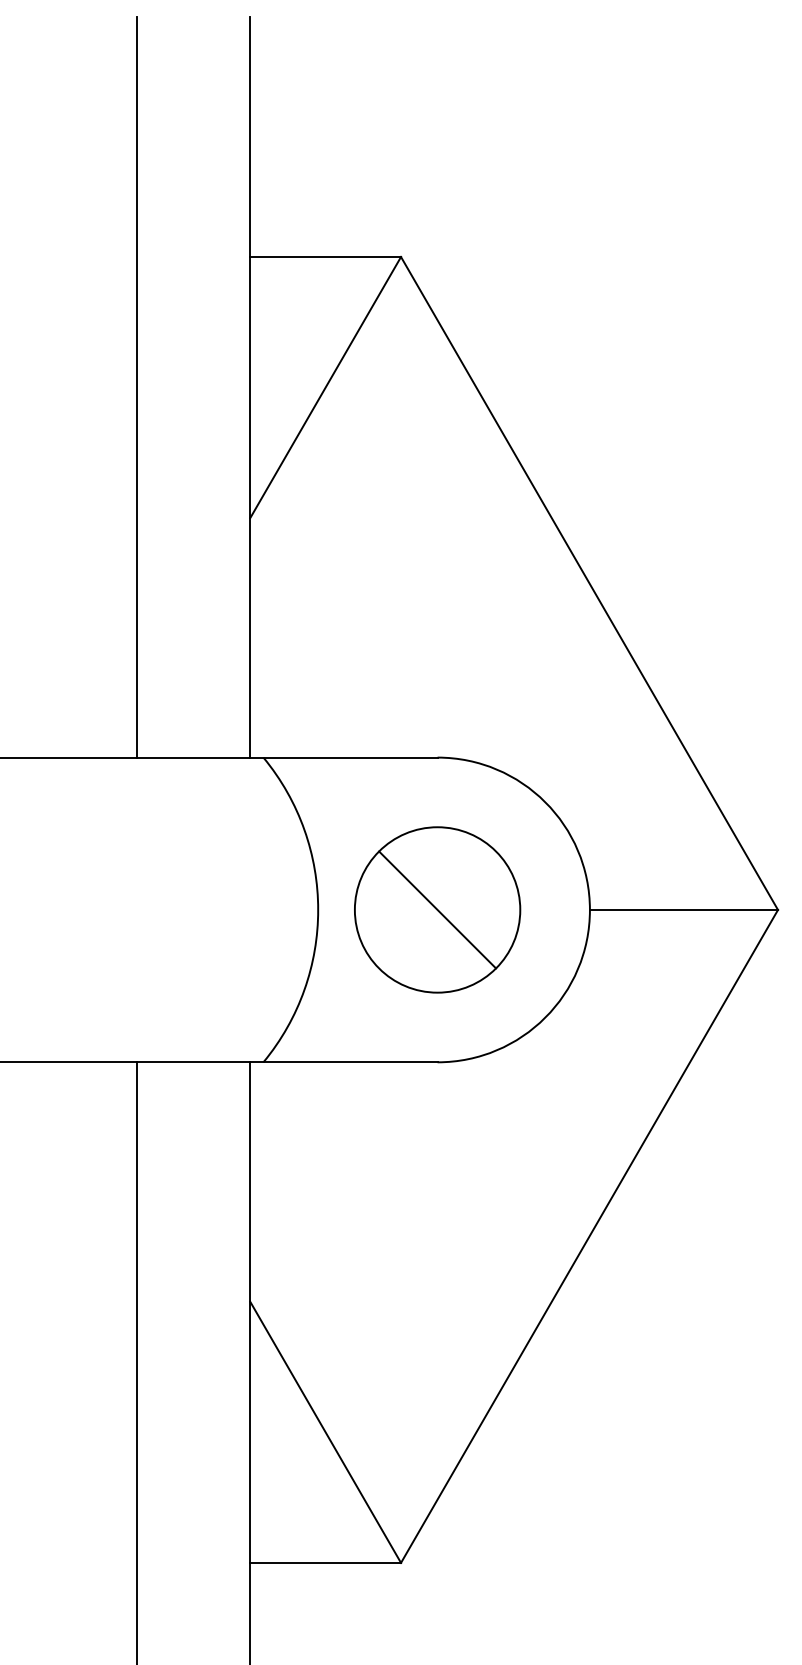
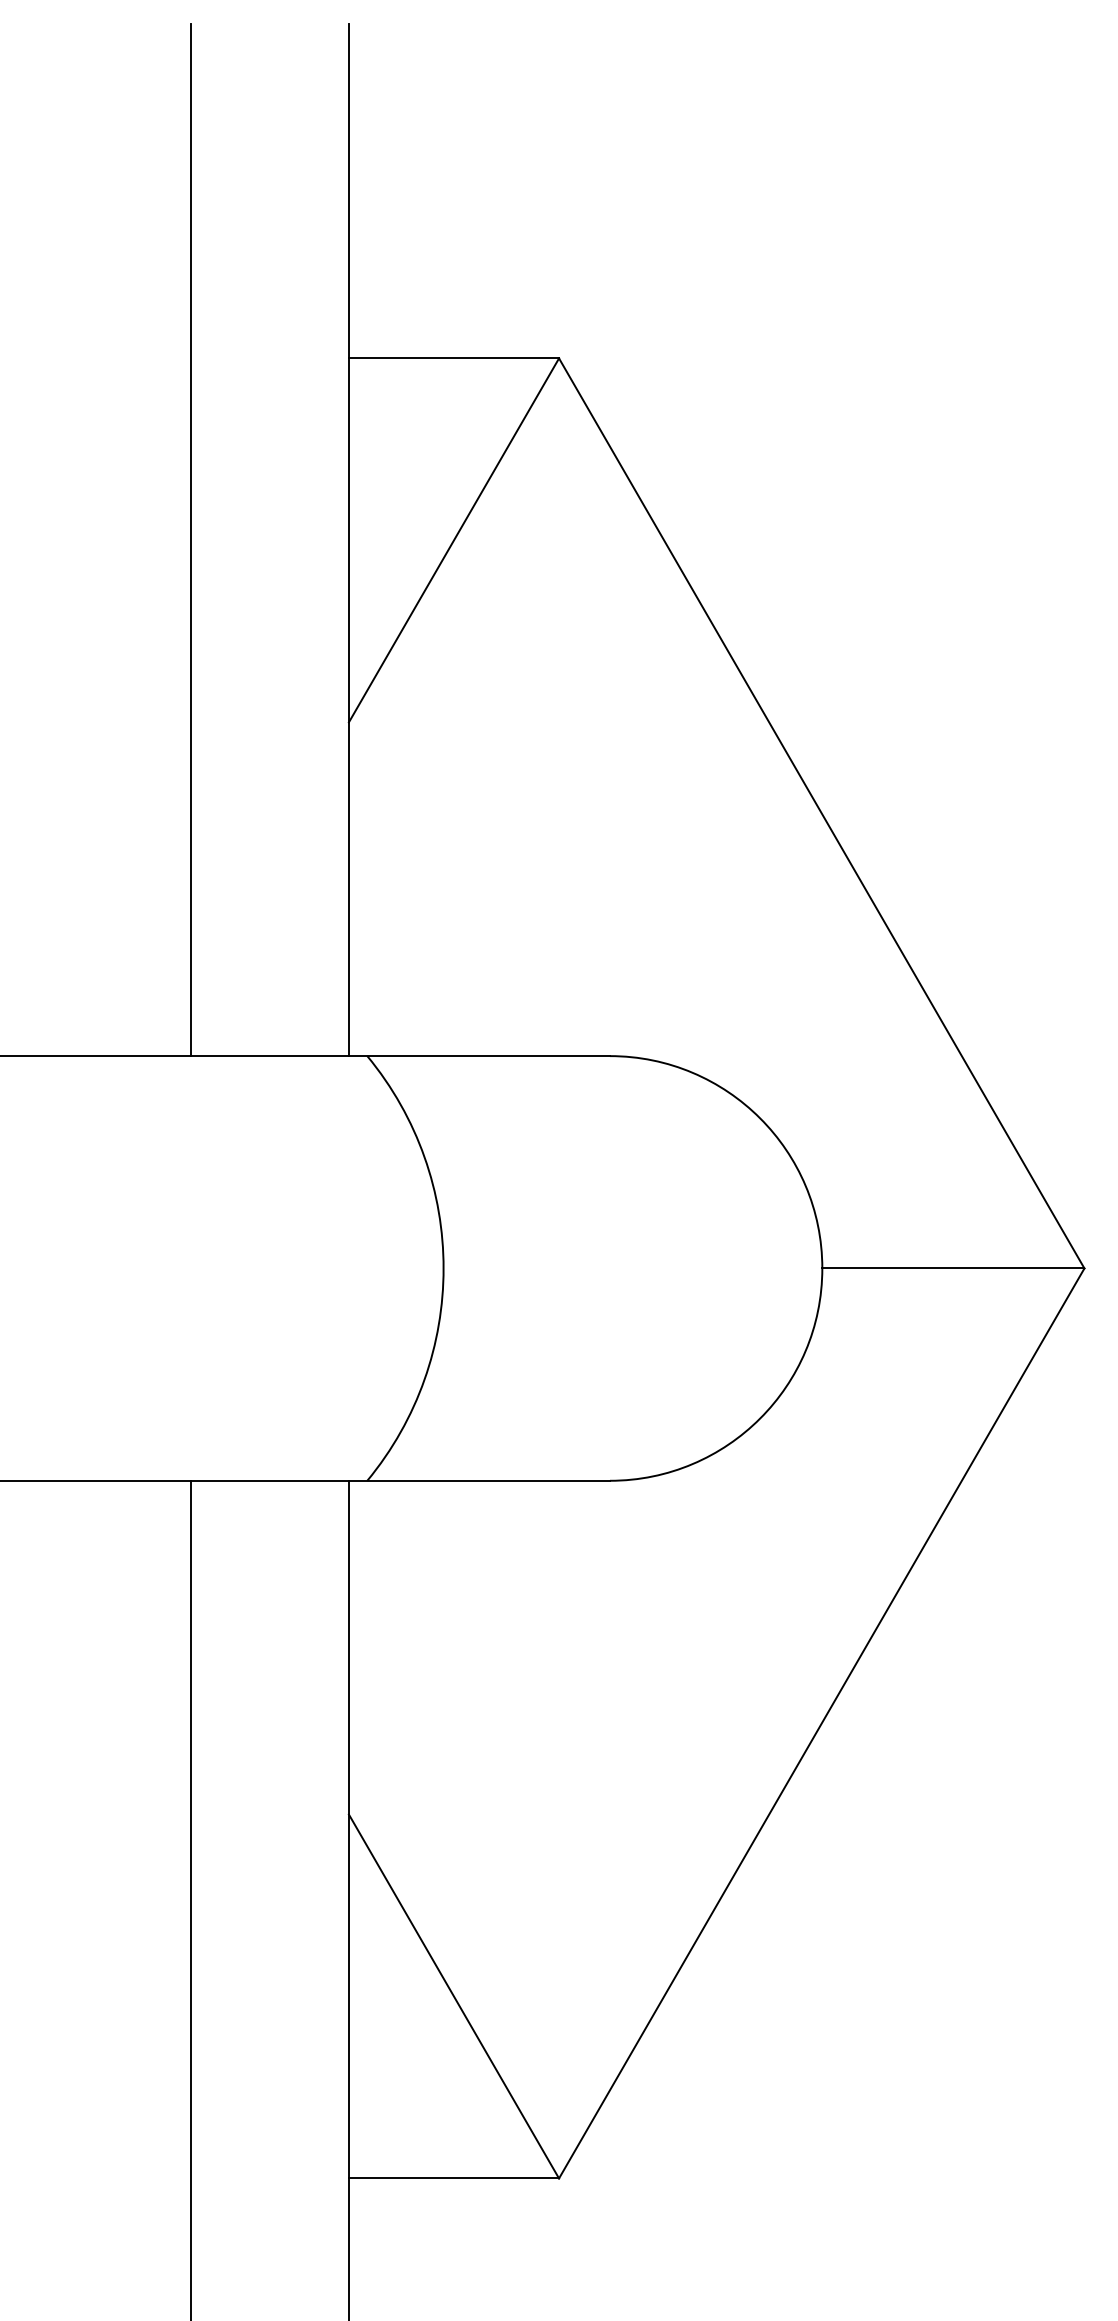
part: (437, 909) -> (609, 1267), removed

